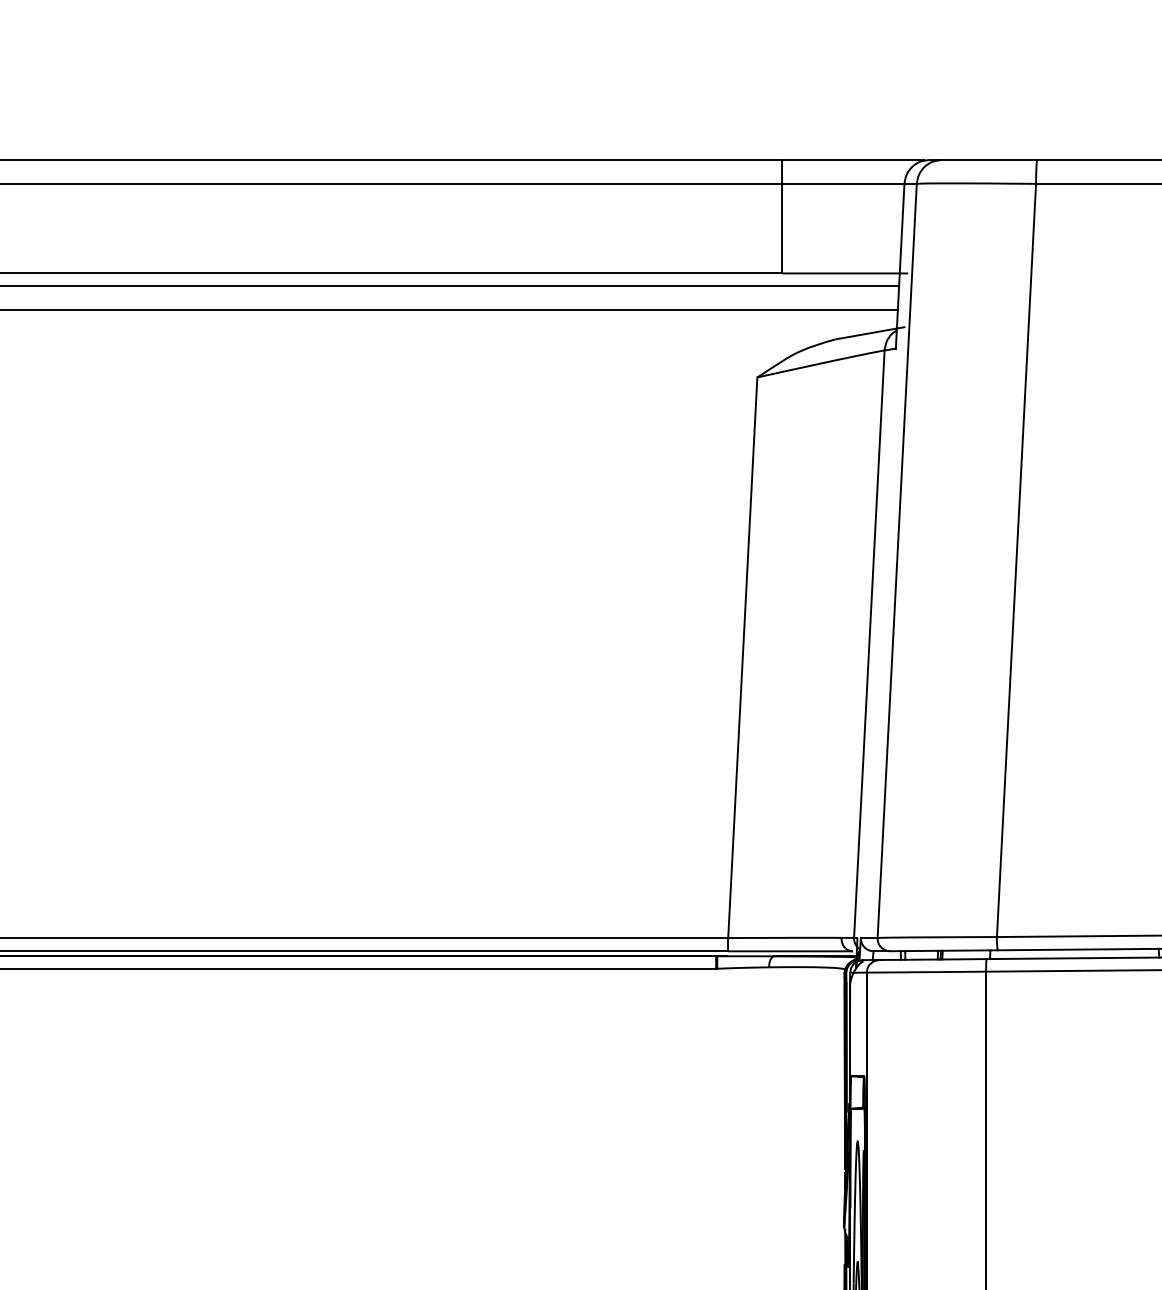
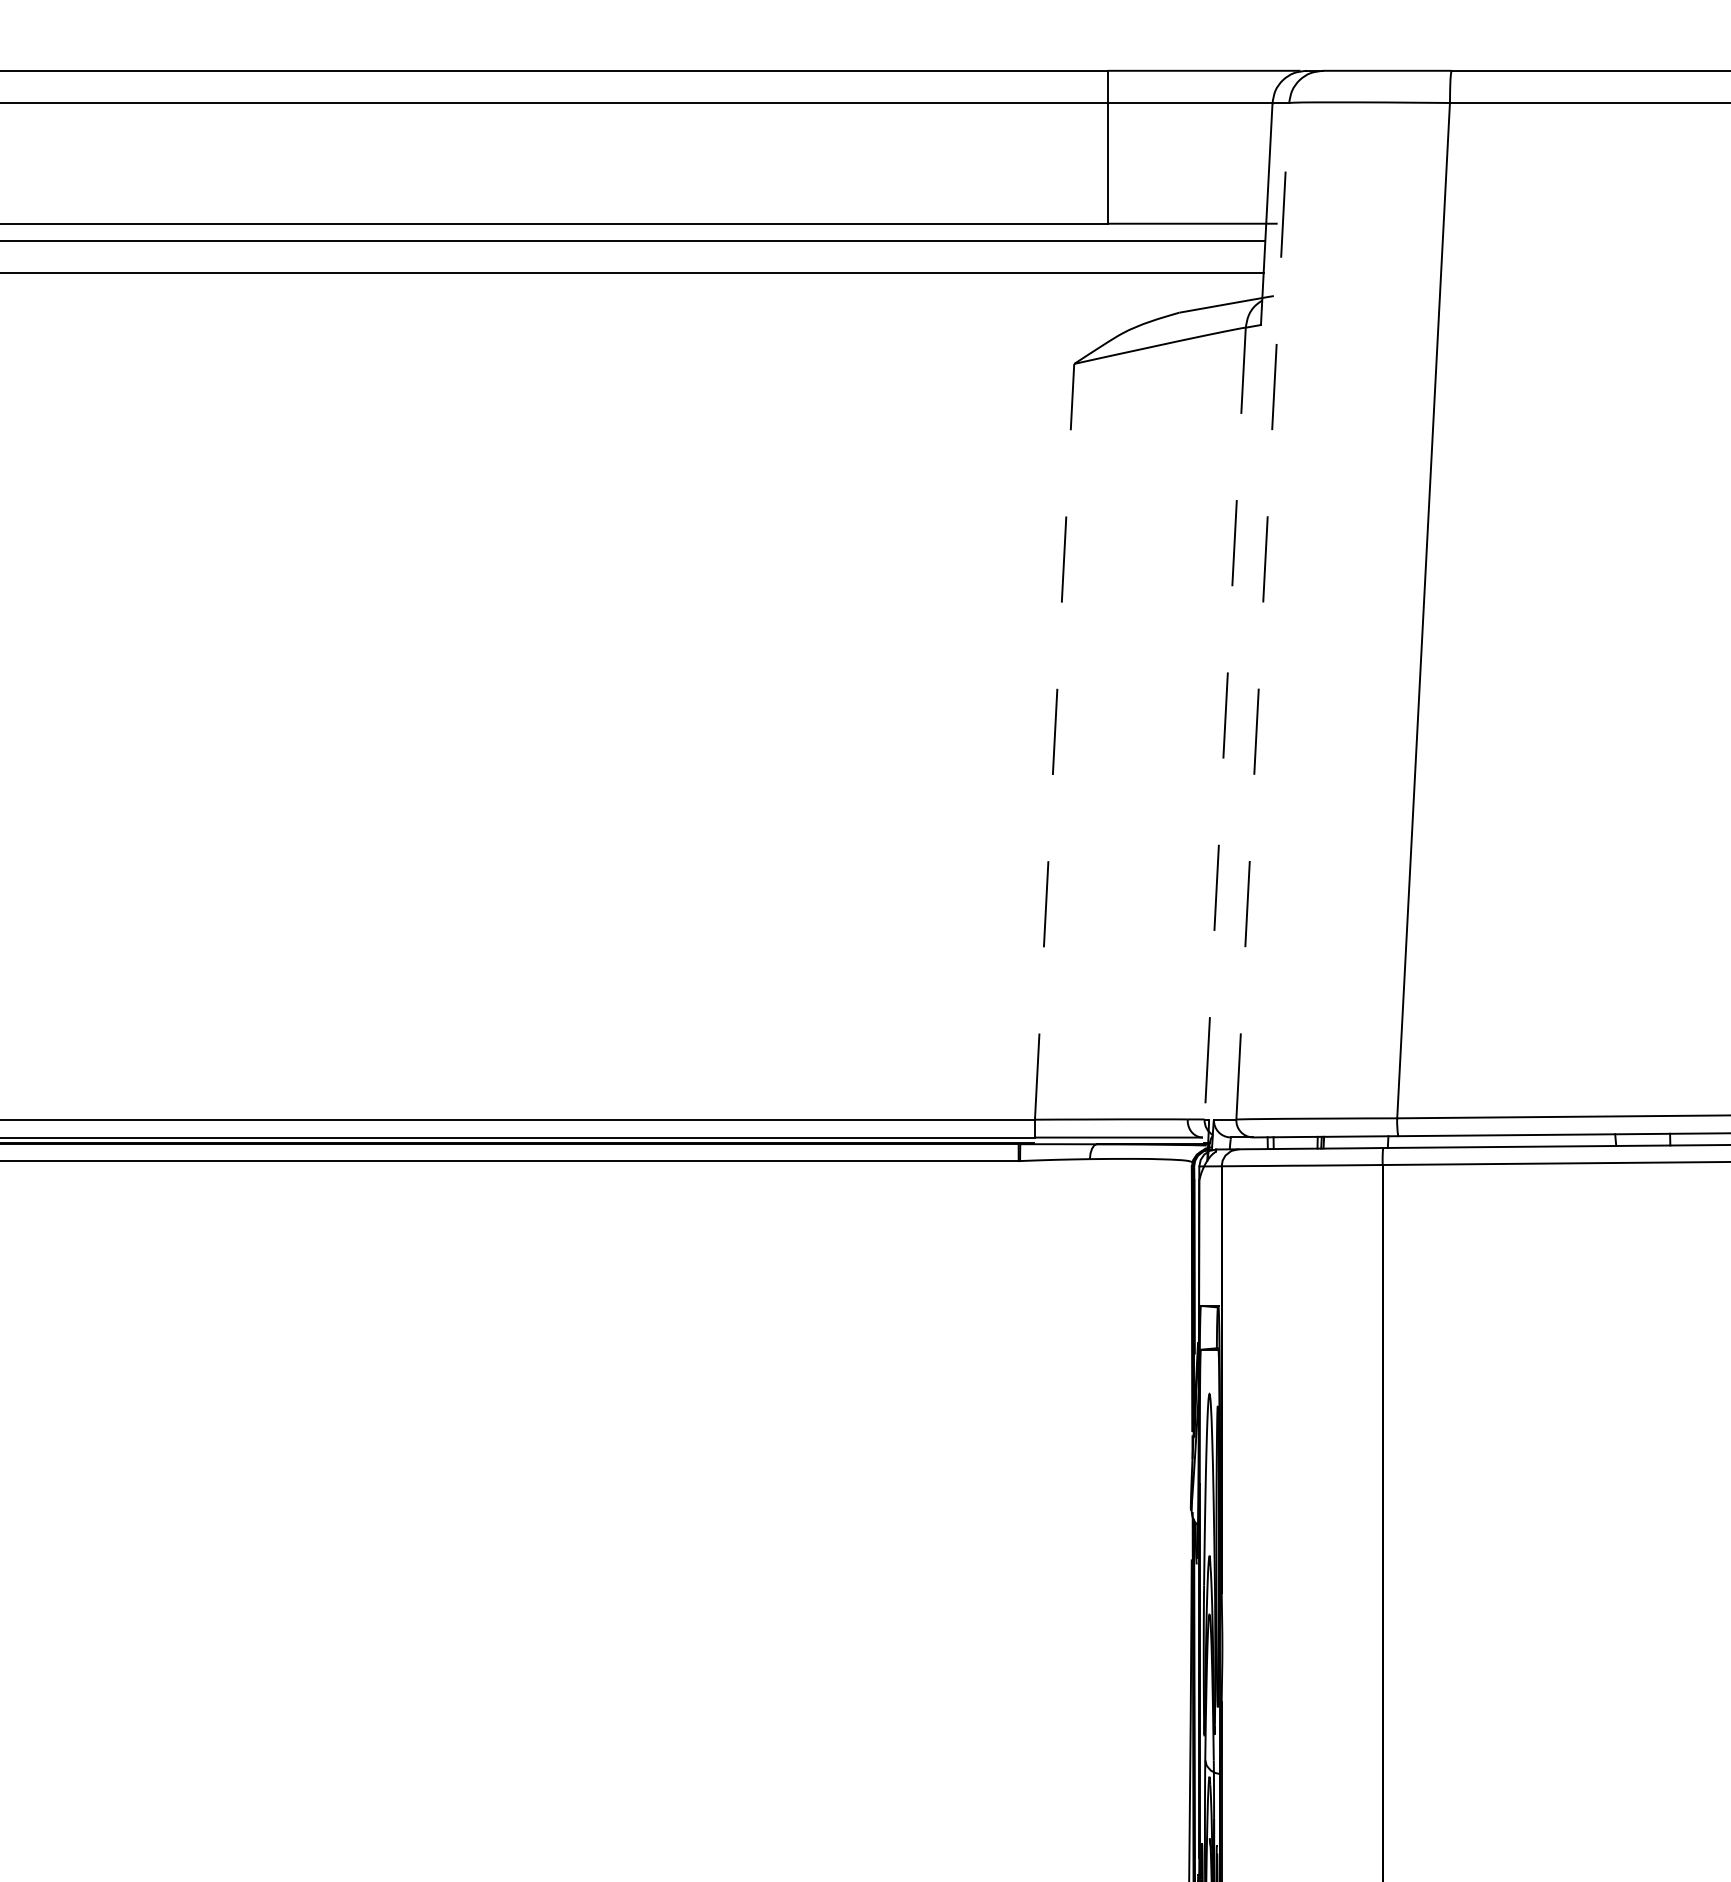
line: (897, 561) -> (1262, 611), solid -> dashed
line: (869, 644) -> (1225, 724), solid -> dashed
line: (742, 657) -> (1054, 741), solid -> dashed

